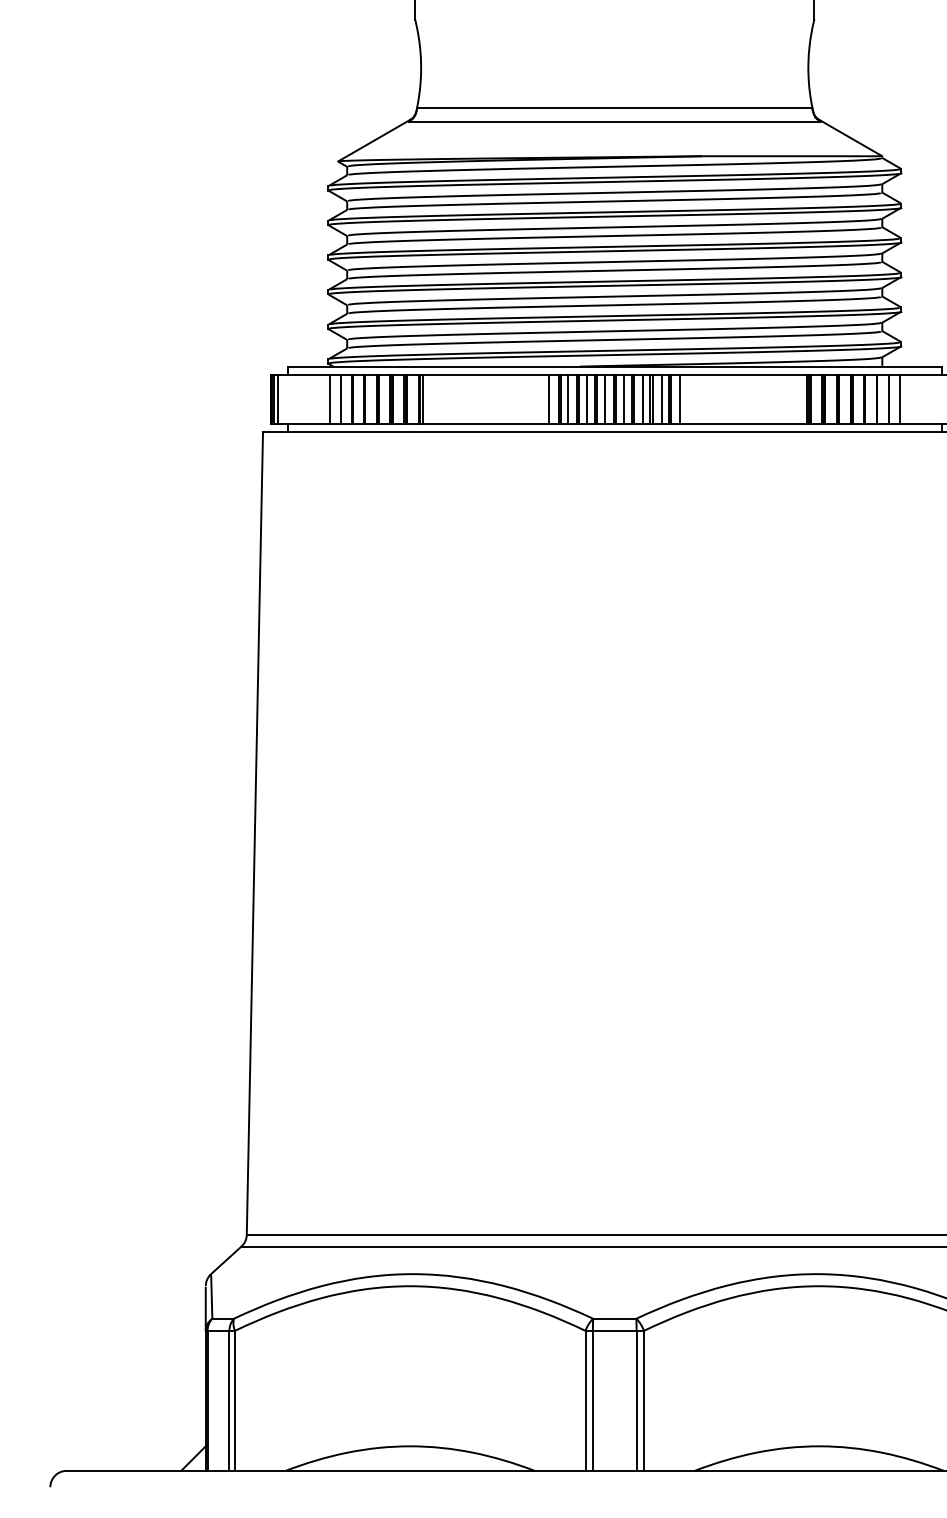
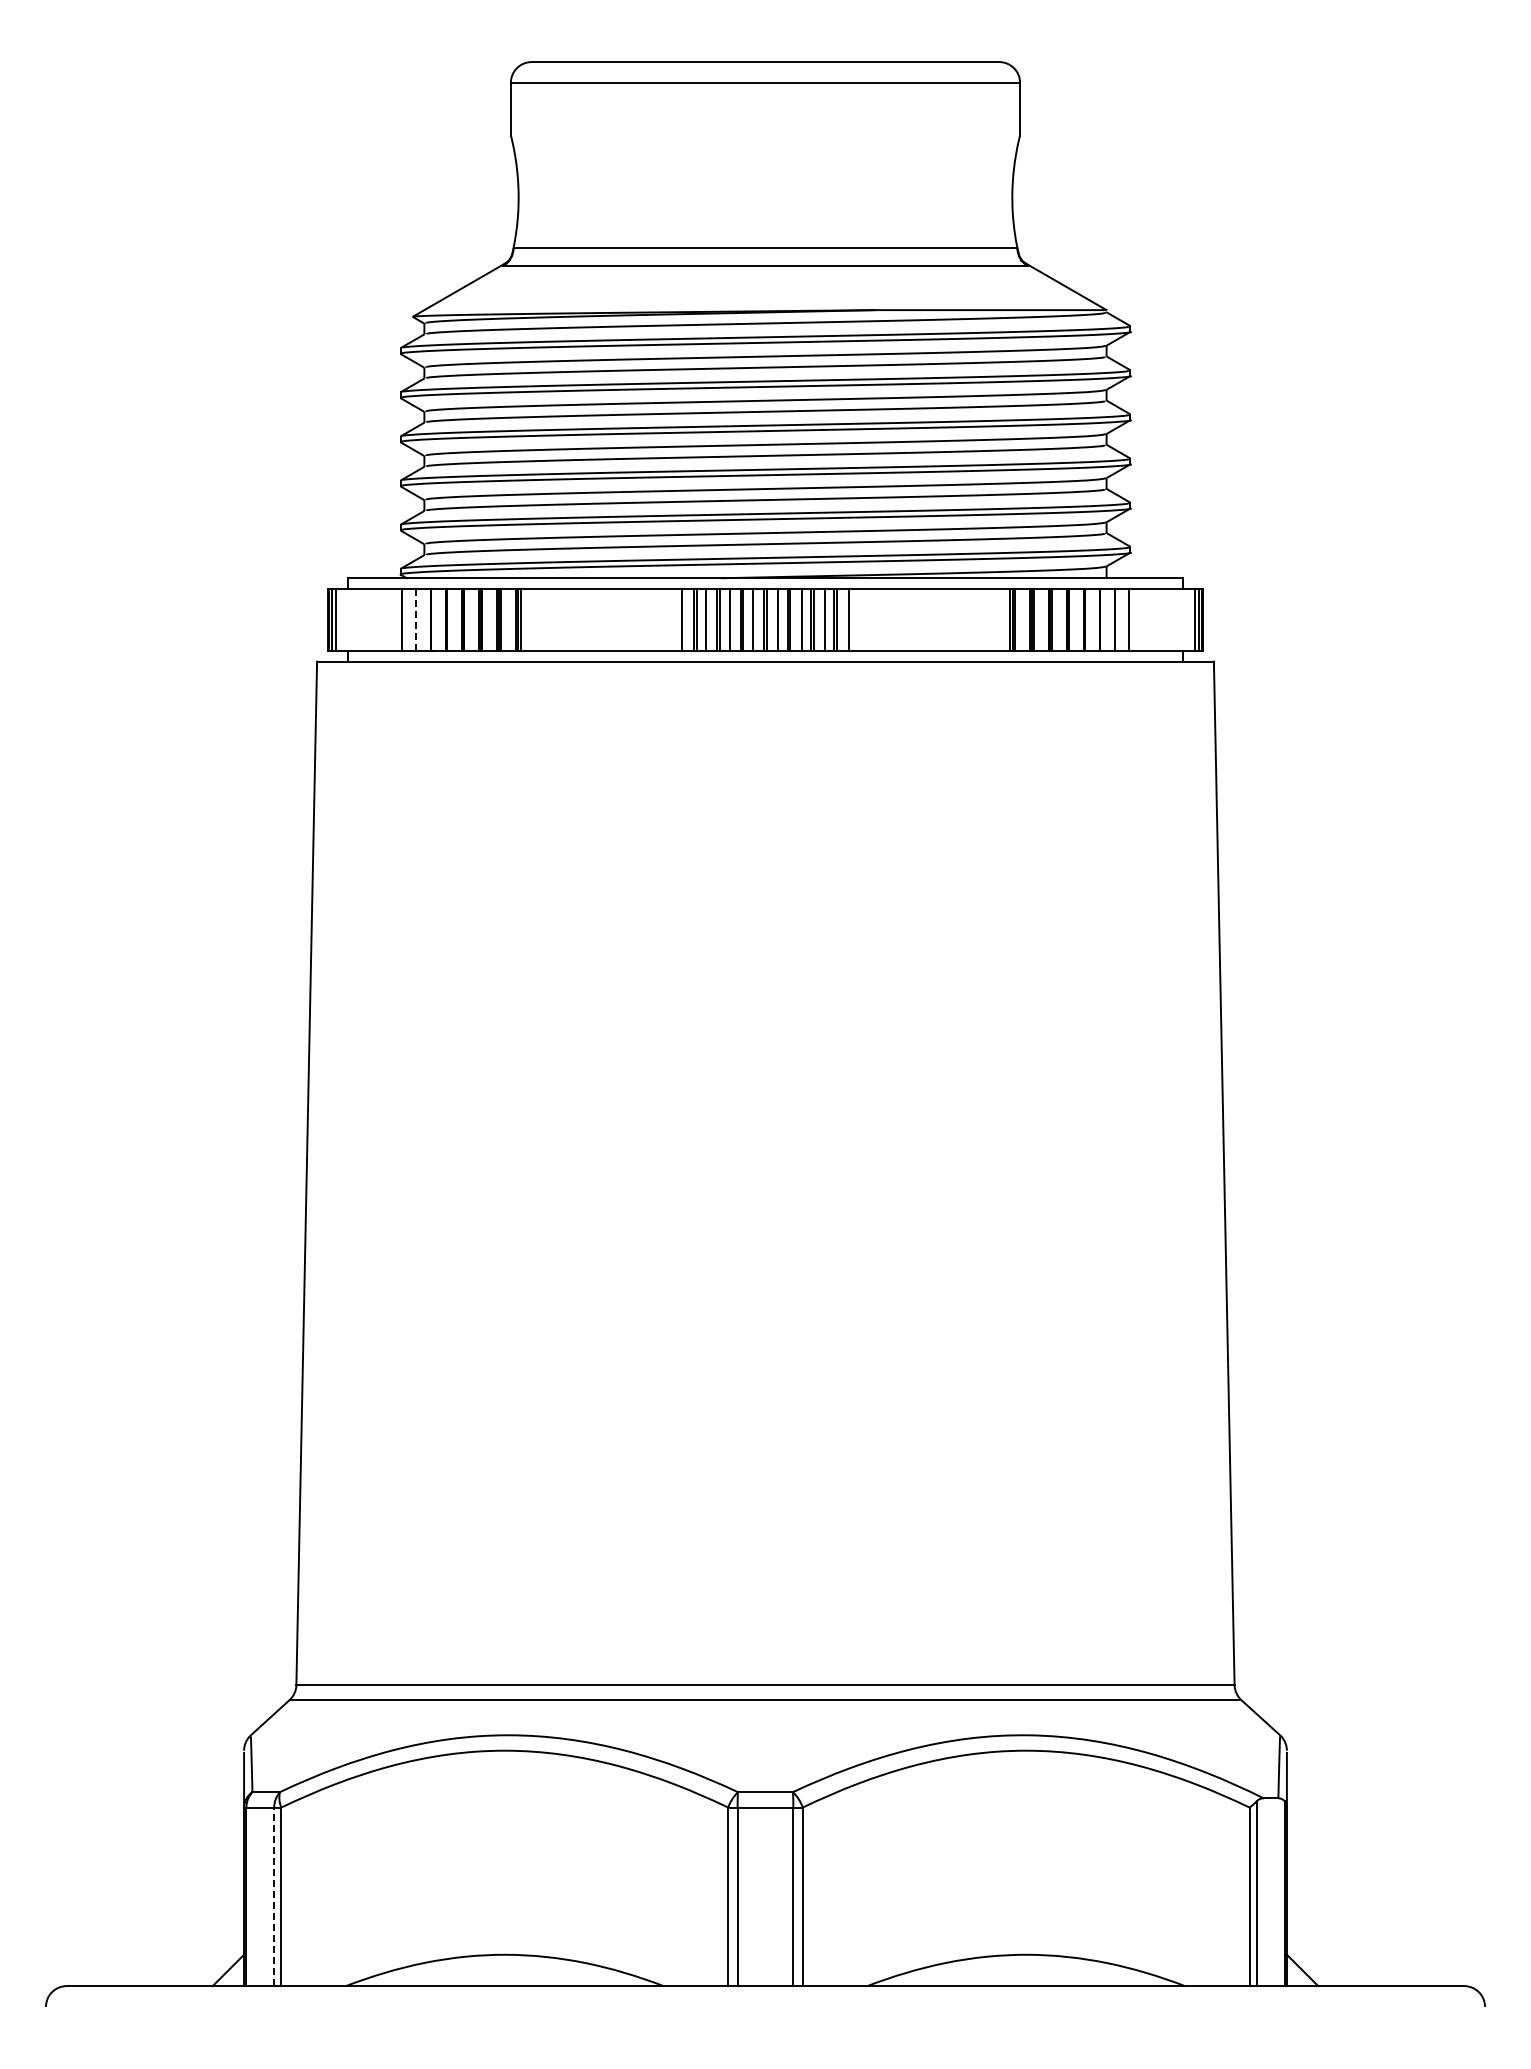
line: (341, 398) -> (416, 619), solid -> dashed
line: (229, 1400) -> (274, 1896), solid -> dashed

